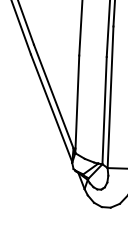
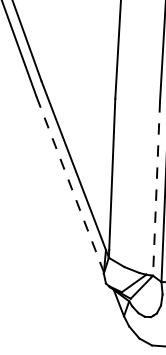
line: (51, 108) -> (70, 185), solid -> dashed
line: (104, 110) -> (156, 188), solid -> dashed

